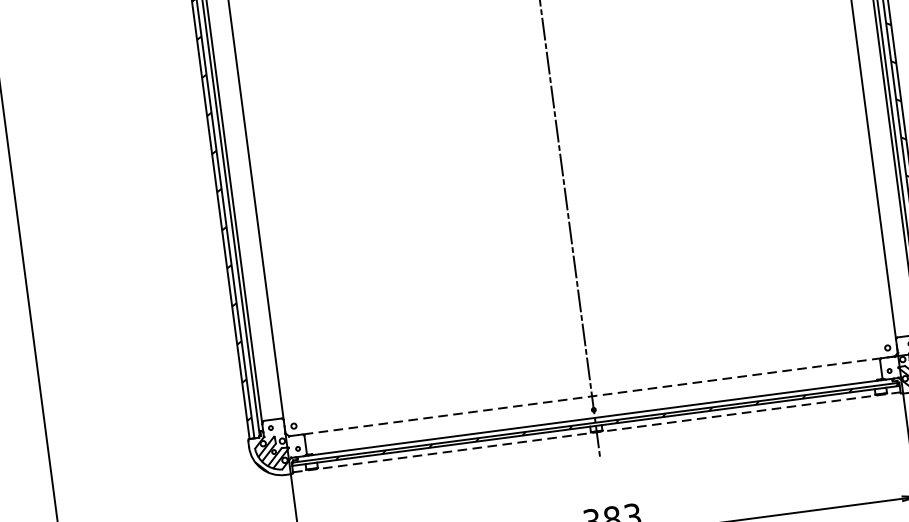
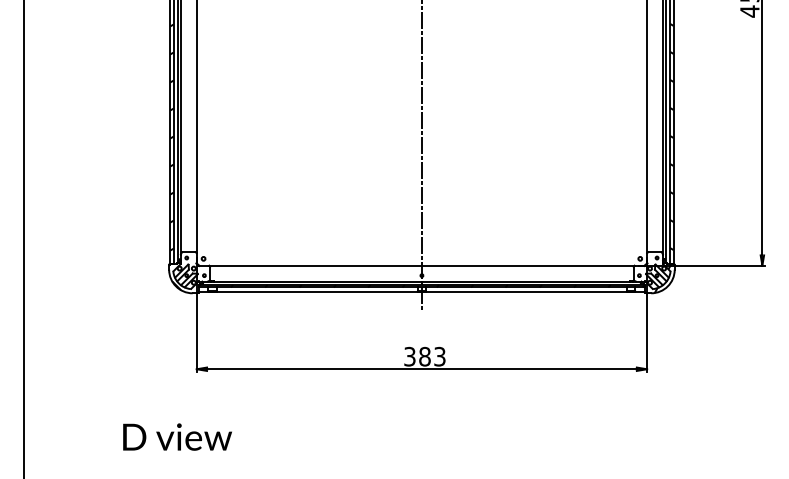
line: (591, 396) -> (421, 265), dashed -> solid
line: (597, 432) -> (422, 292), dashed -> solid

